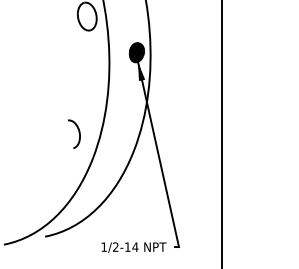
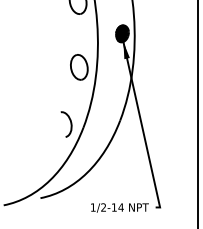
part: (88, 90) -> (79, 67), added
curve: (78, 133) -> (70, 123), moved

